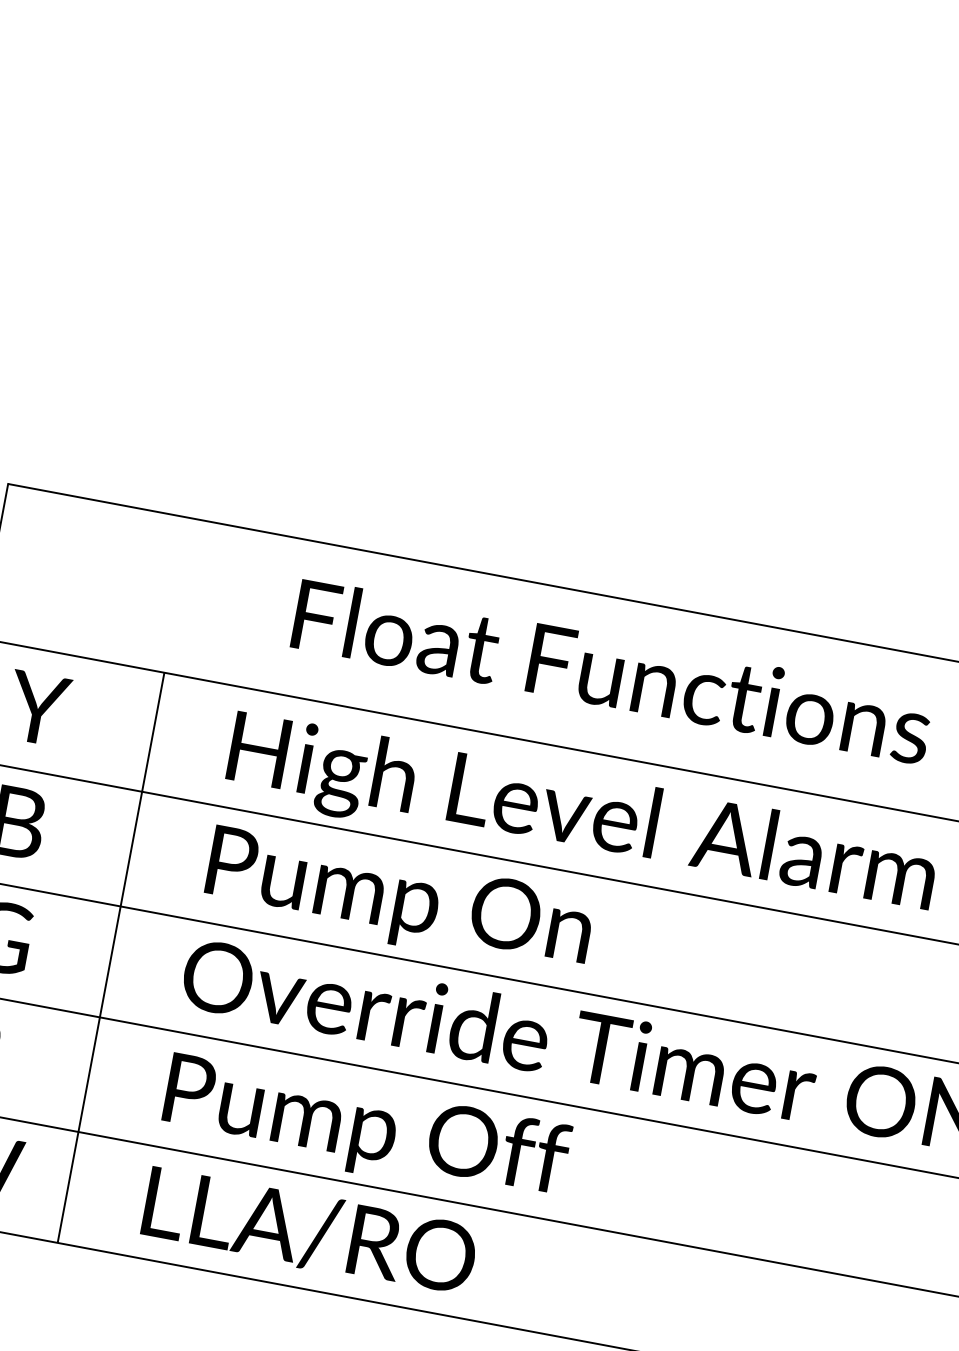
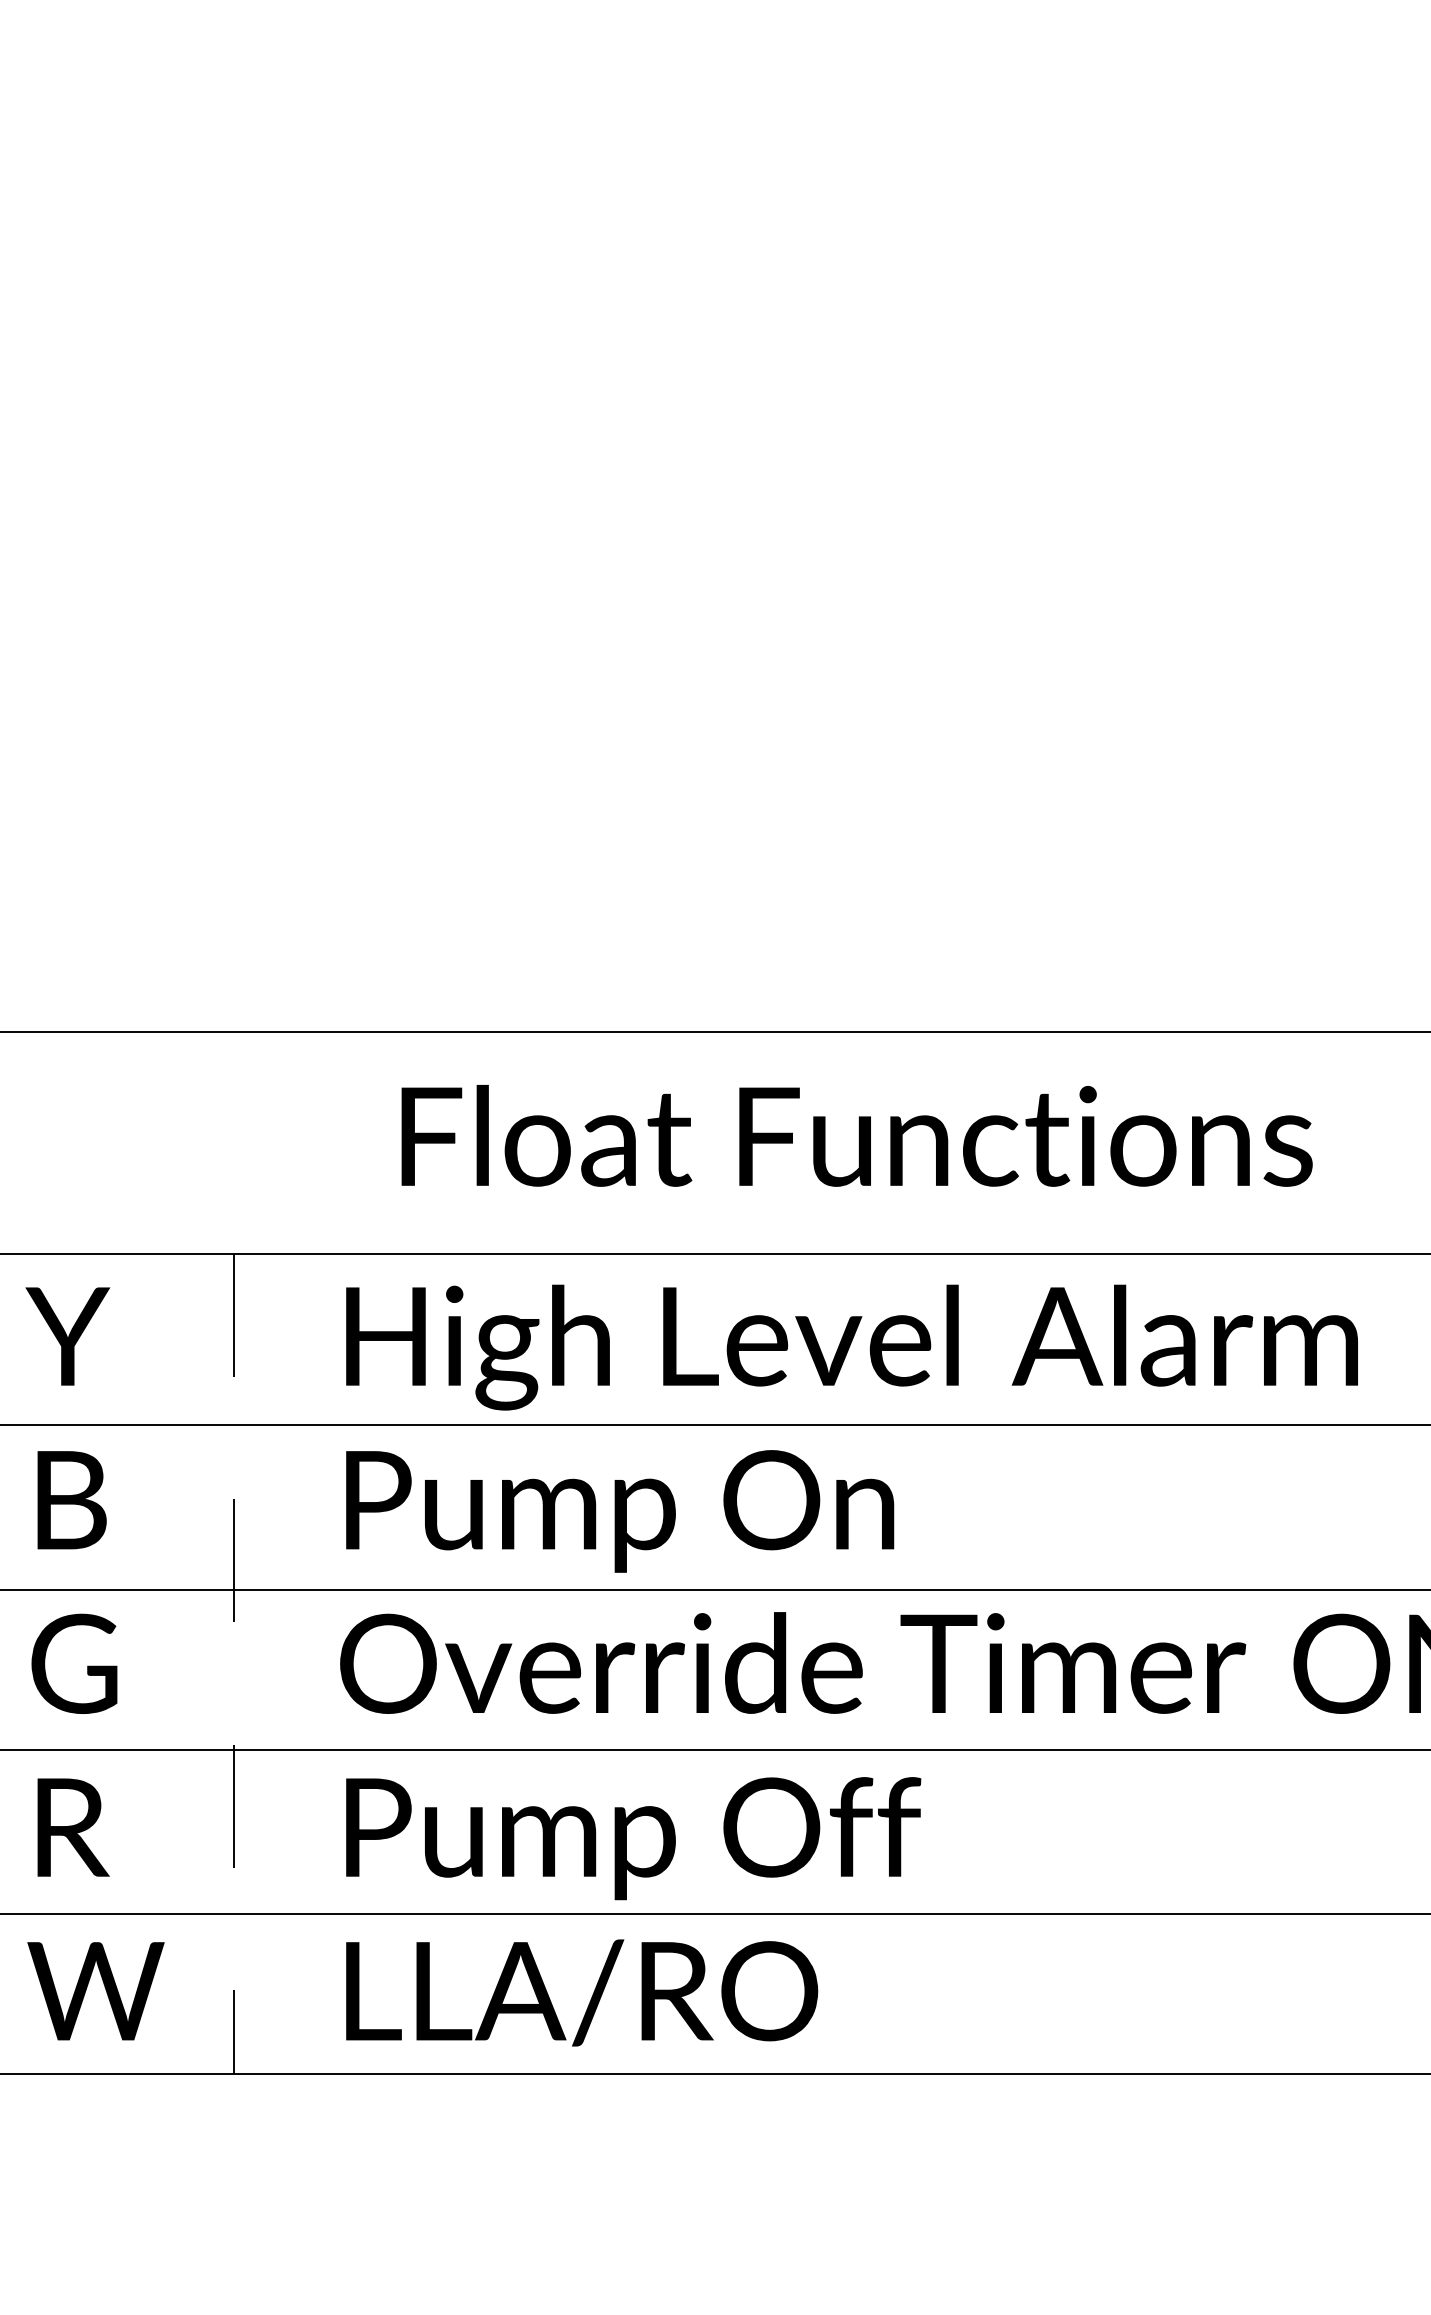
line: (111, 958) -> (234, 1664), solid -> dashed

